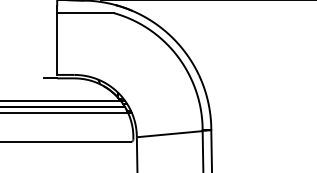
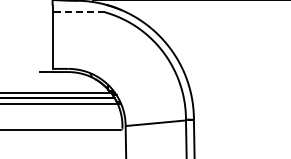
line: (85, 13) -> (78, 12), solid -> dashed

